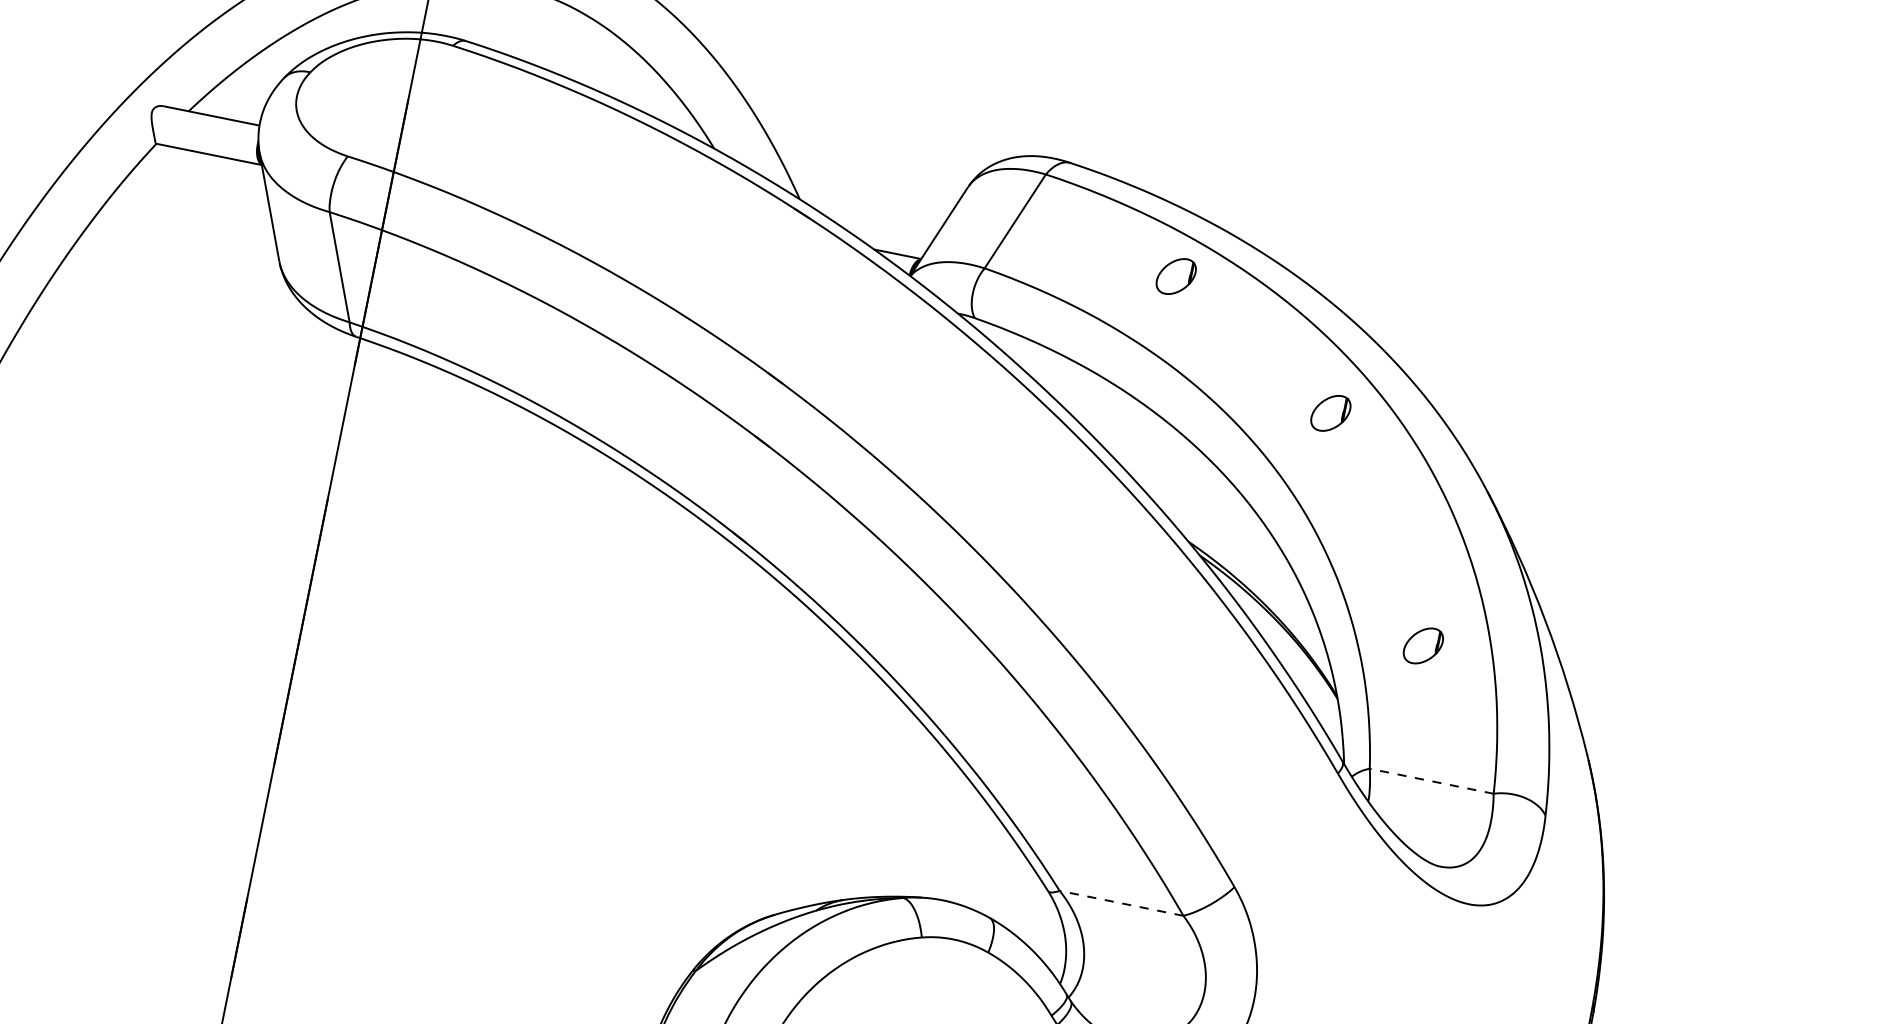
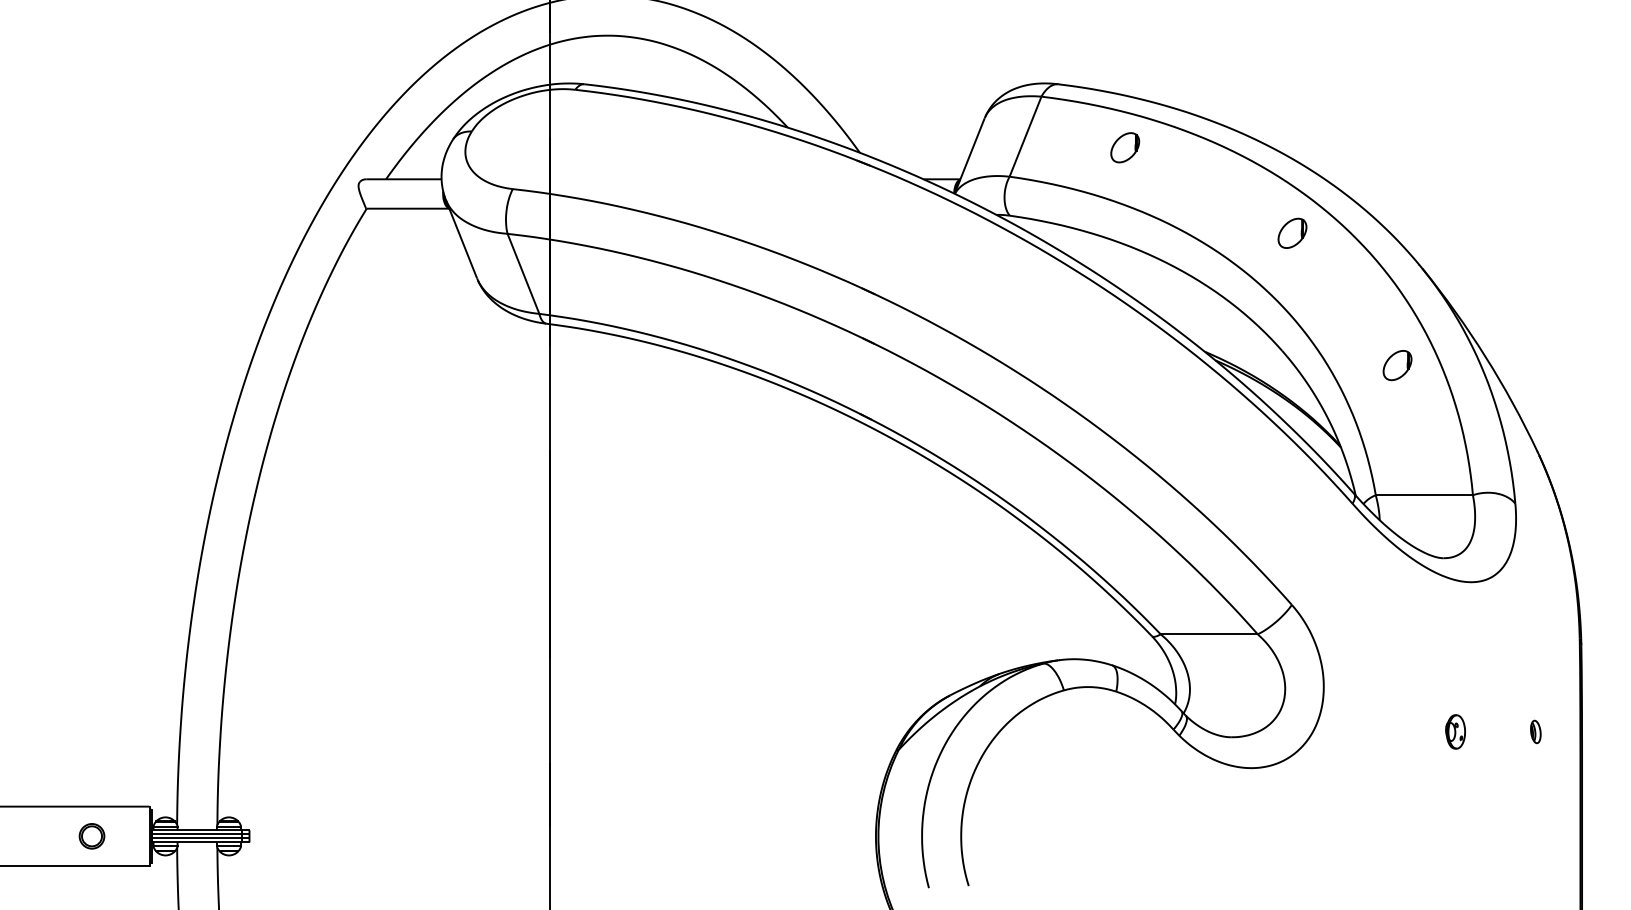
part: (1176, 276) -> (1125, 147), moved
part: (1423, 645) -> (1397, 365), moved
line: (1431, 781) -> (1424, 495), dashed -> solid
line: (1121, 903) -> (1209, 634), dashed -> solid

